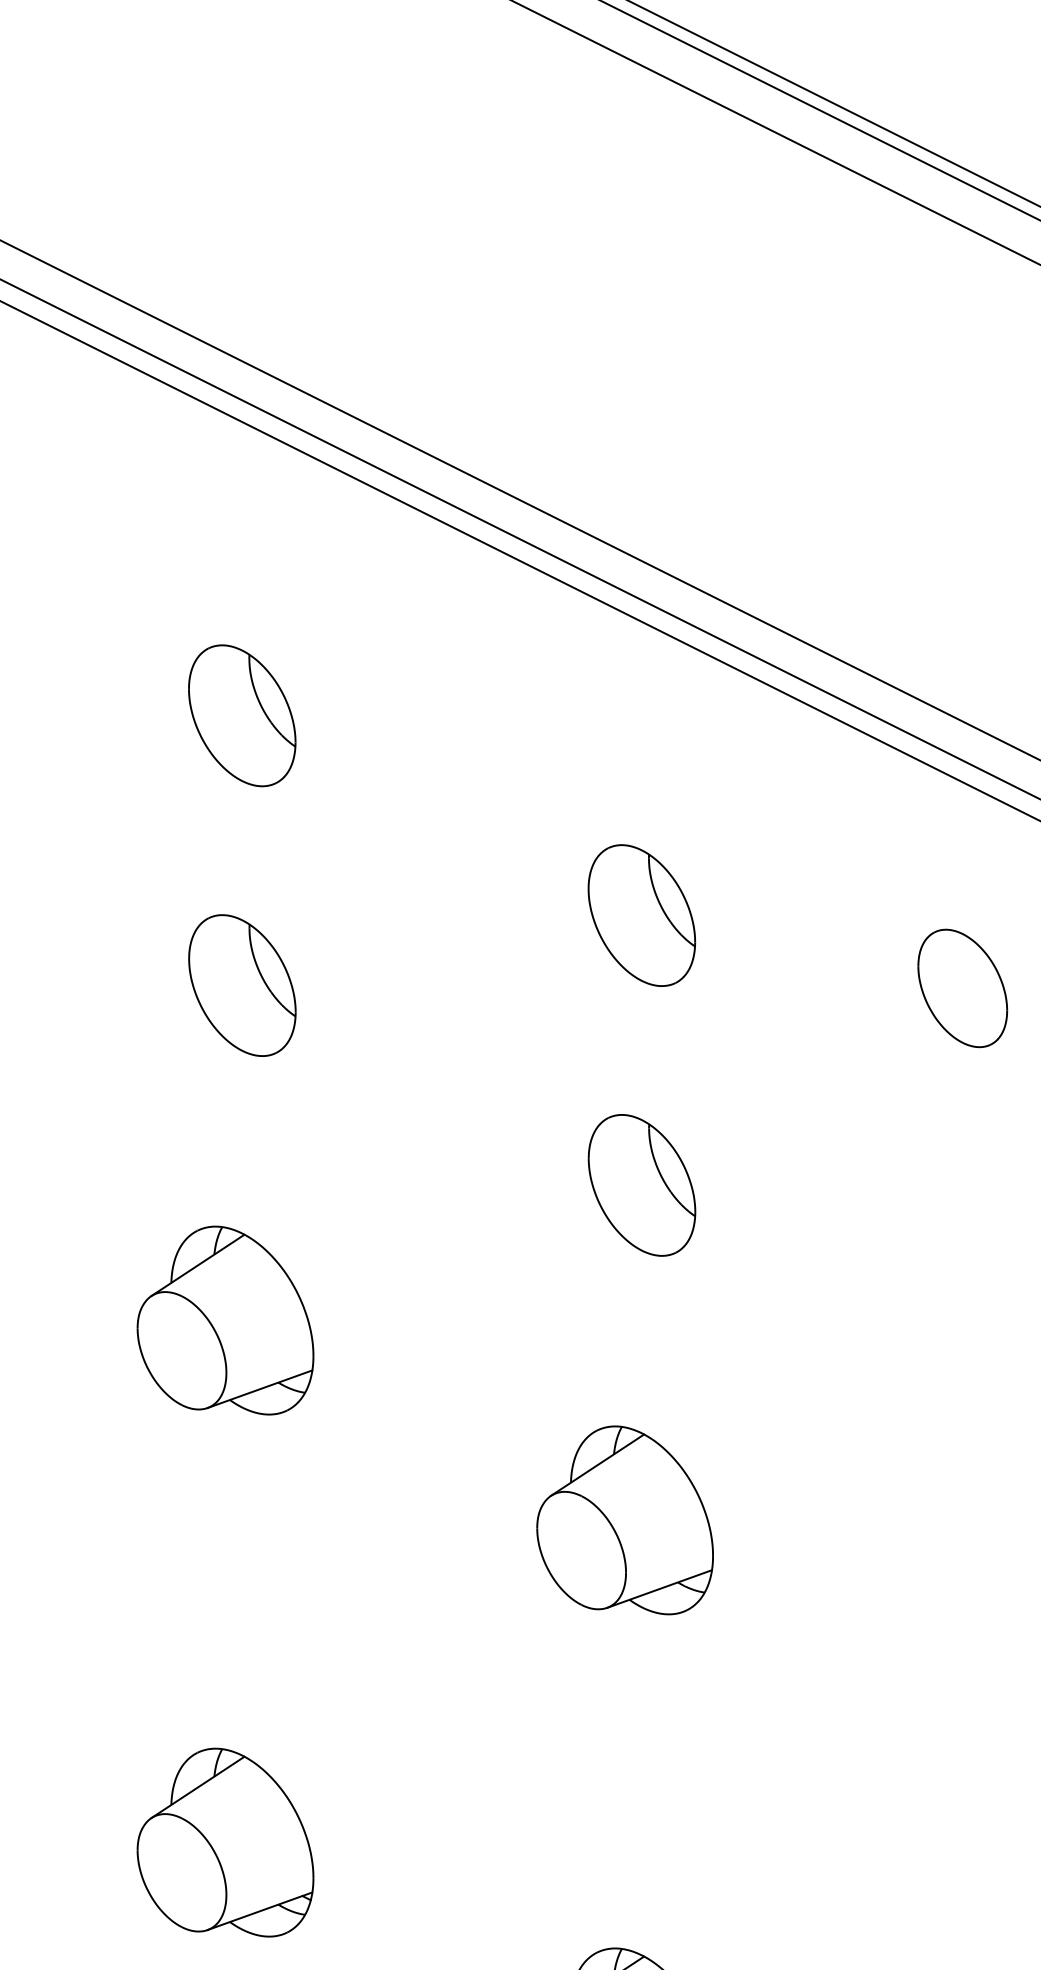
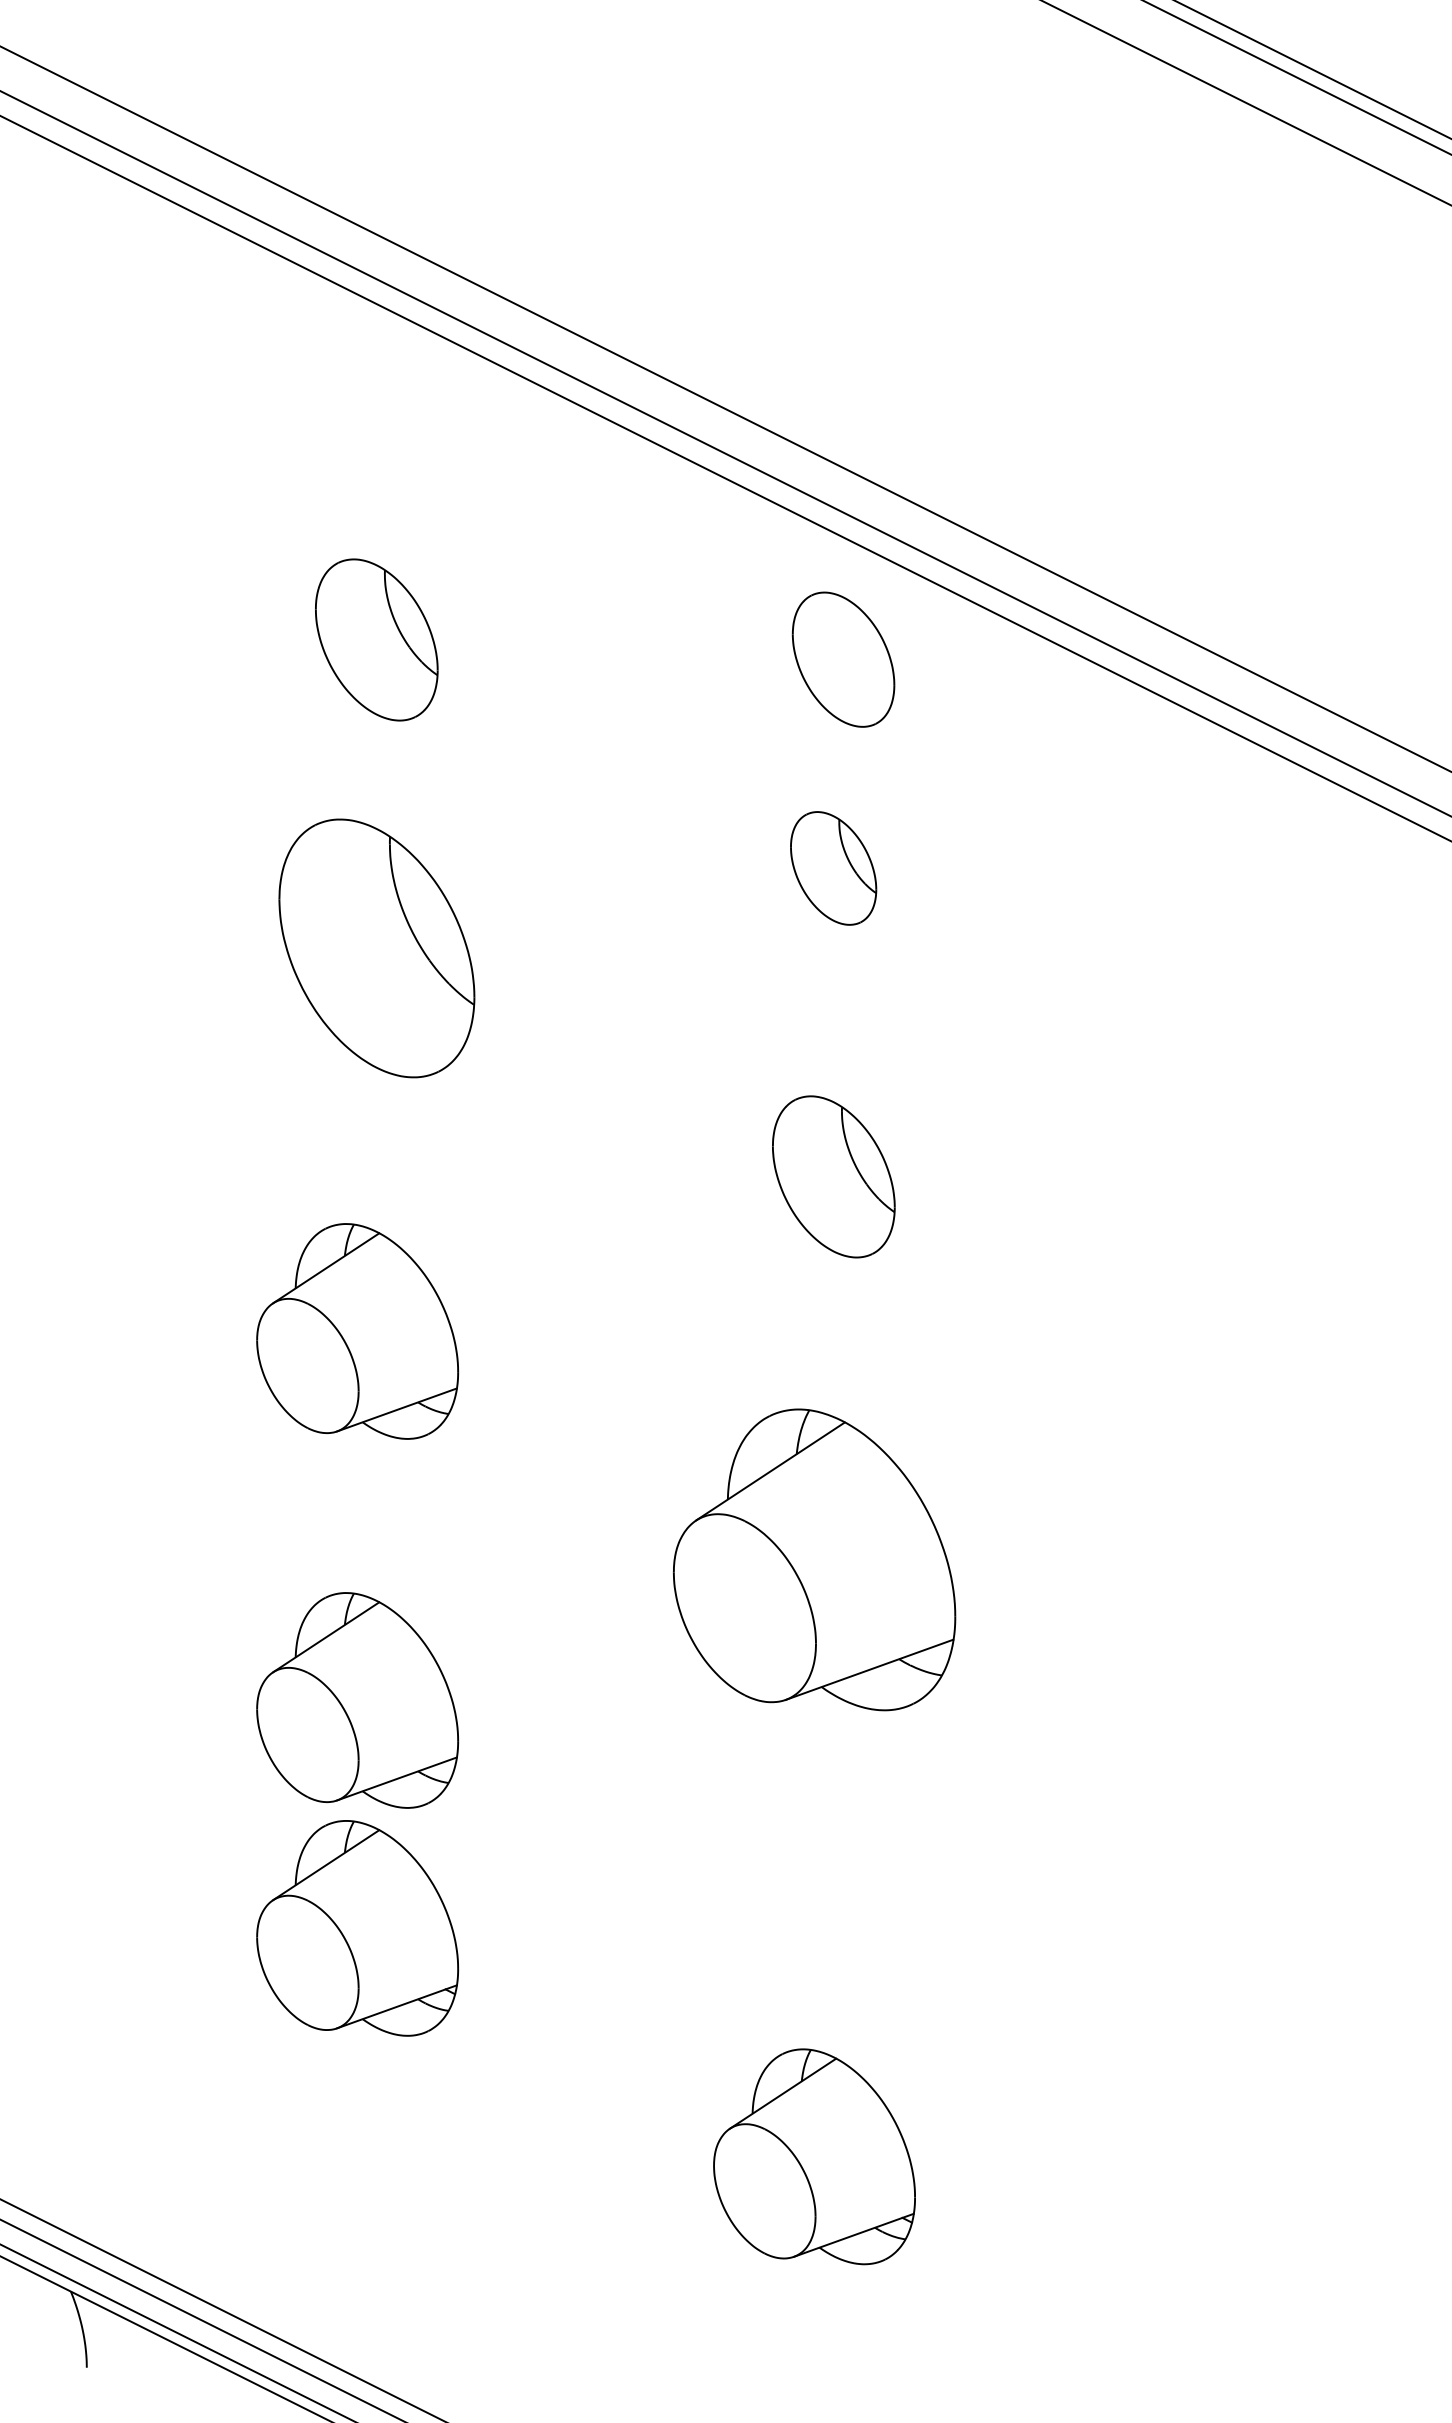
part: (641, 915) -> (833, 868), size x0.7
part: (242, 985) -> (376, 948), size x1.6
part: (962, 988) -> (843, 659), moved
part: (625, 1520) -> (814, 1559), size x1.4
part: (225, 1643) -> (357, 1700), added

